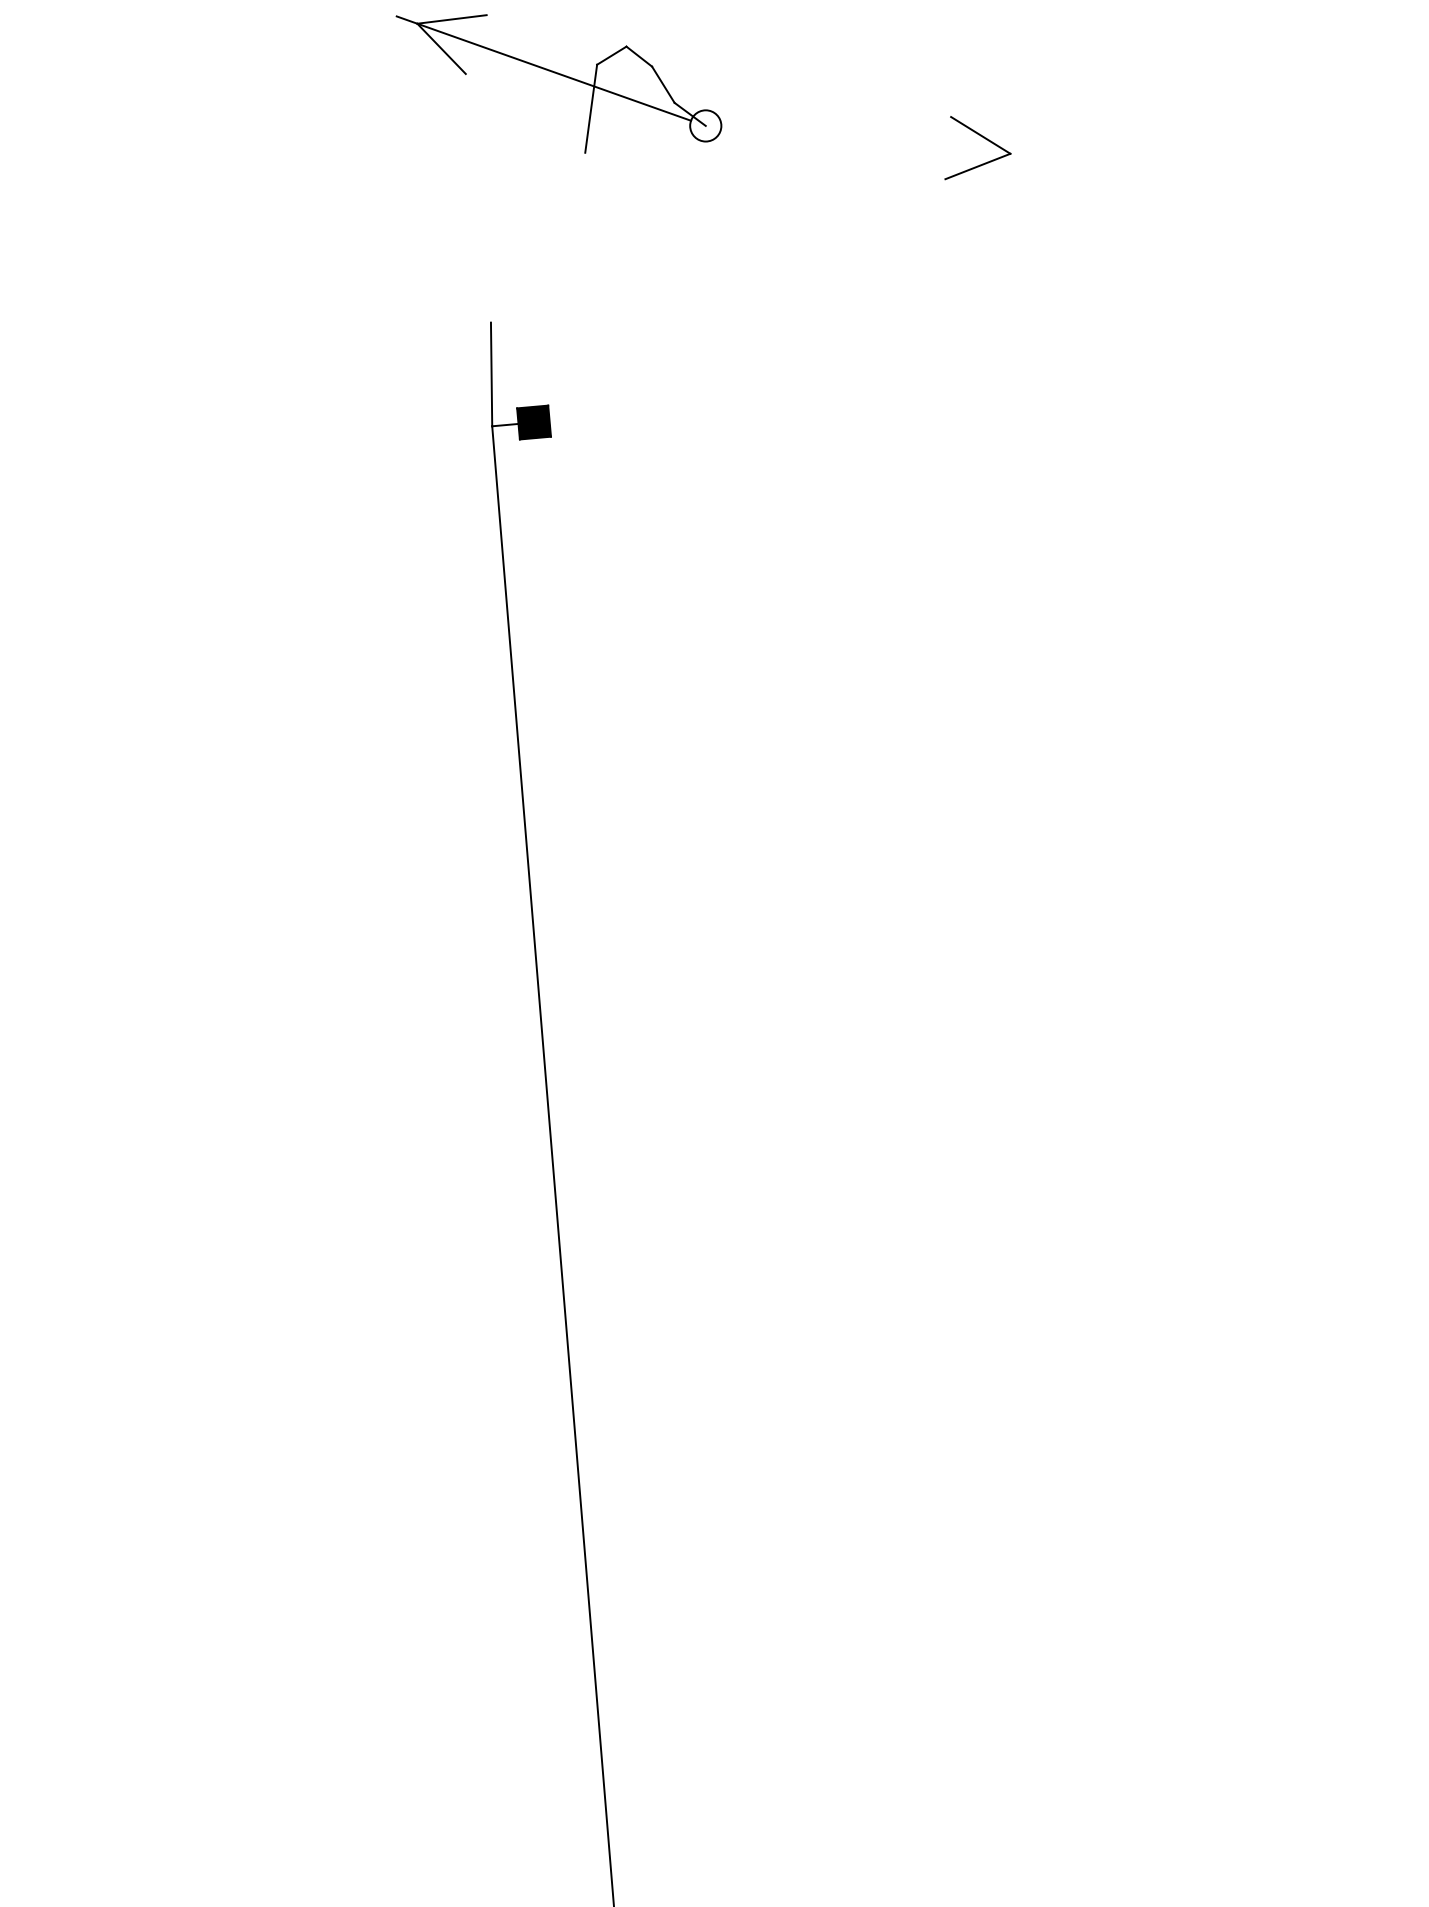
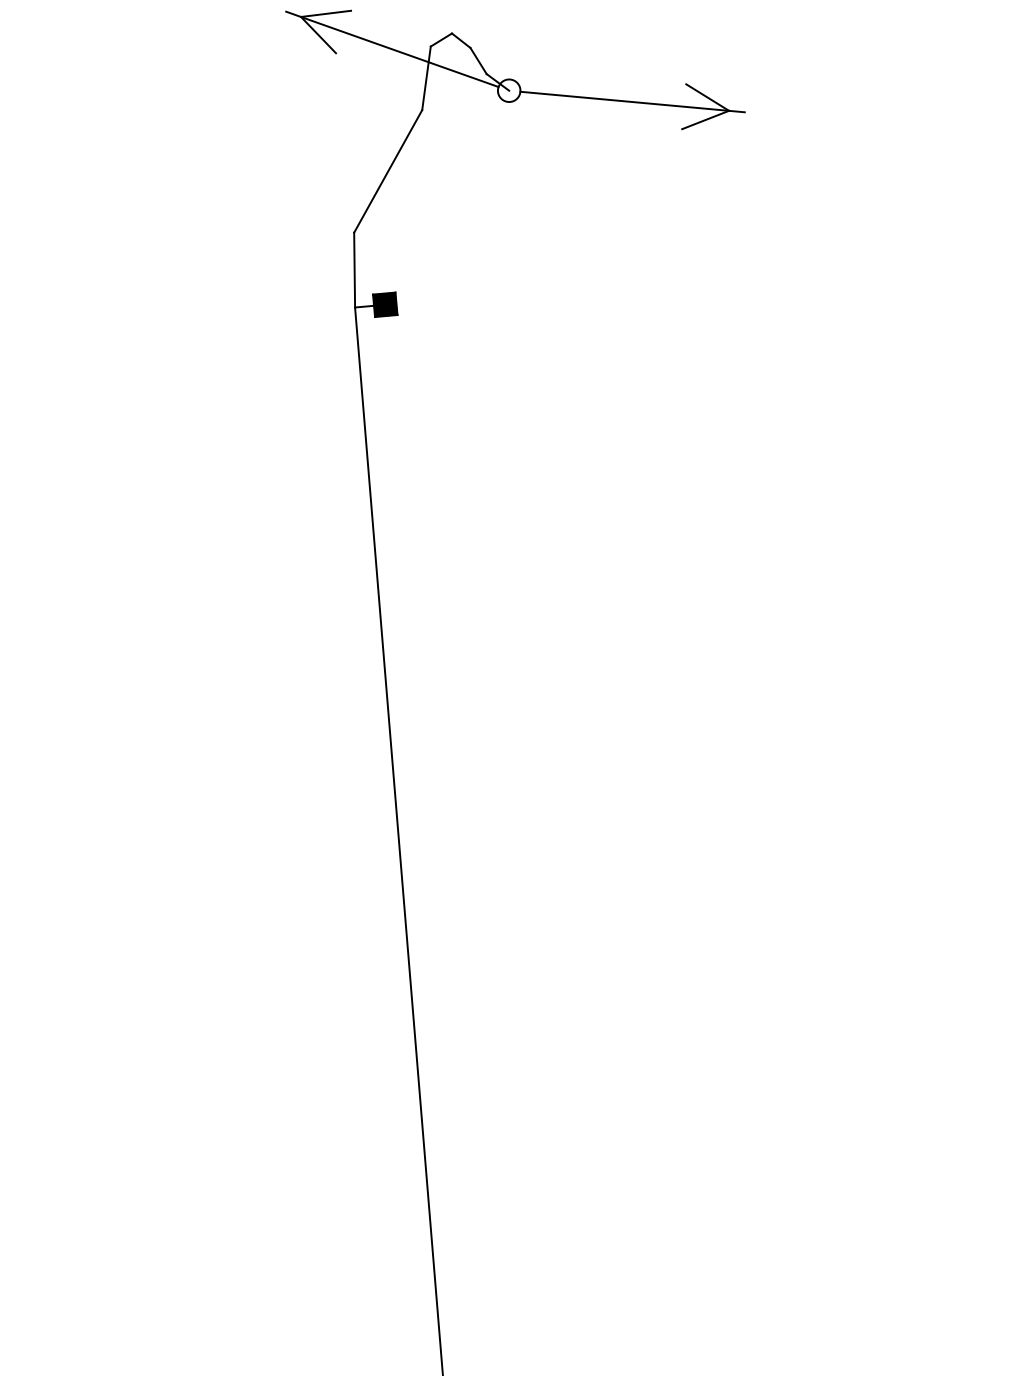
line: (876, 141) -> (632, 101), added
line: (537, 237) -> (387, 171), added

